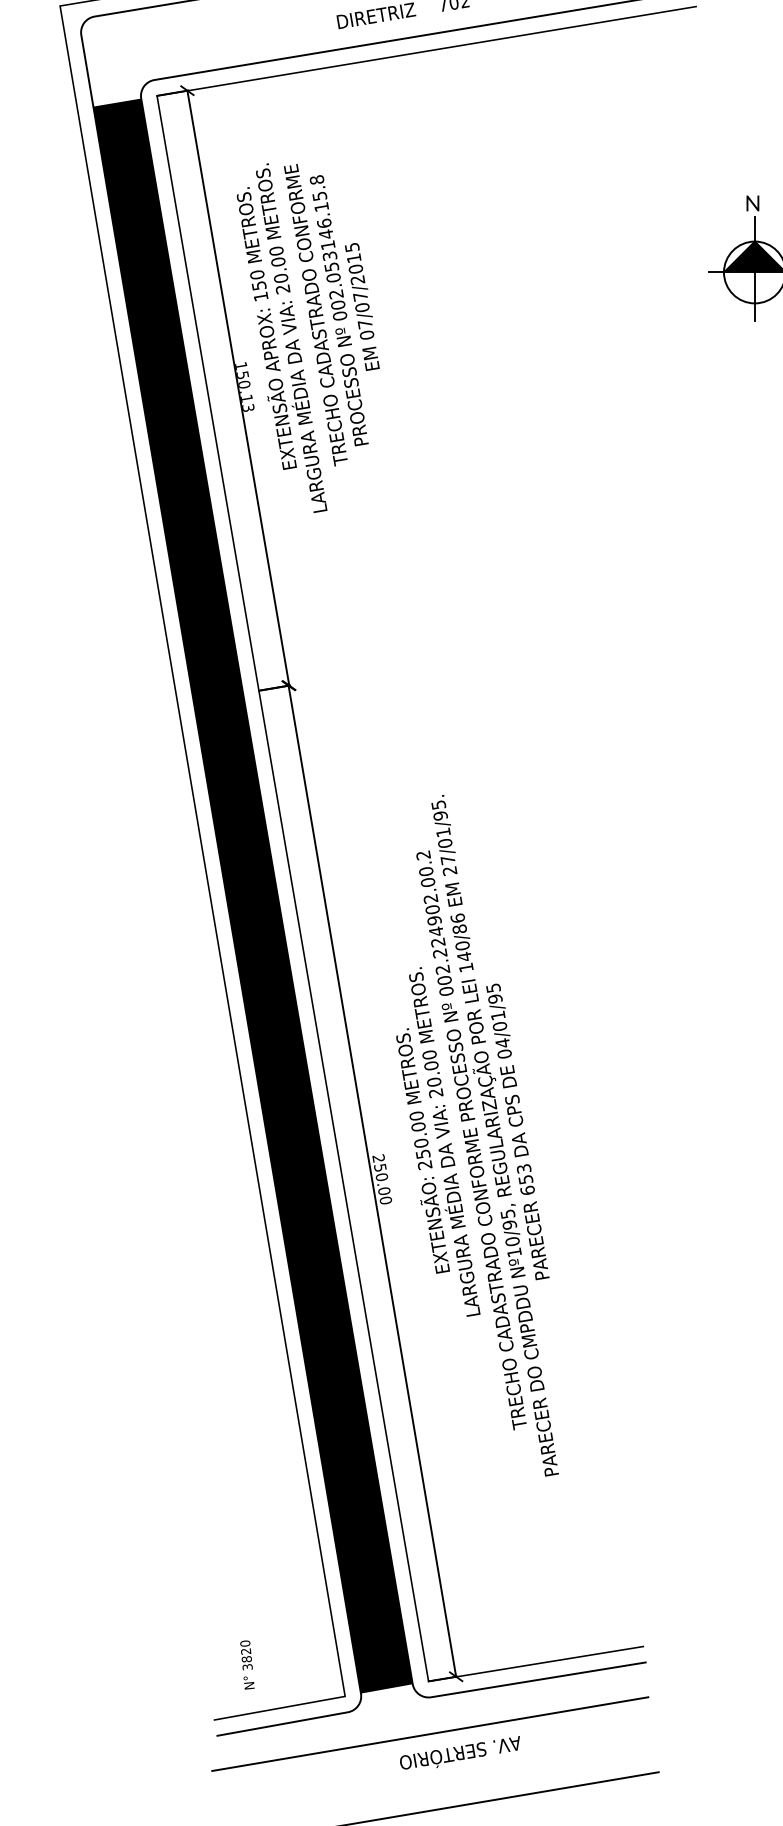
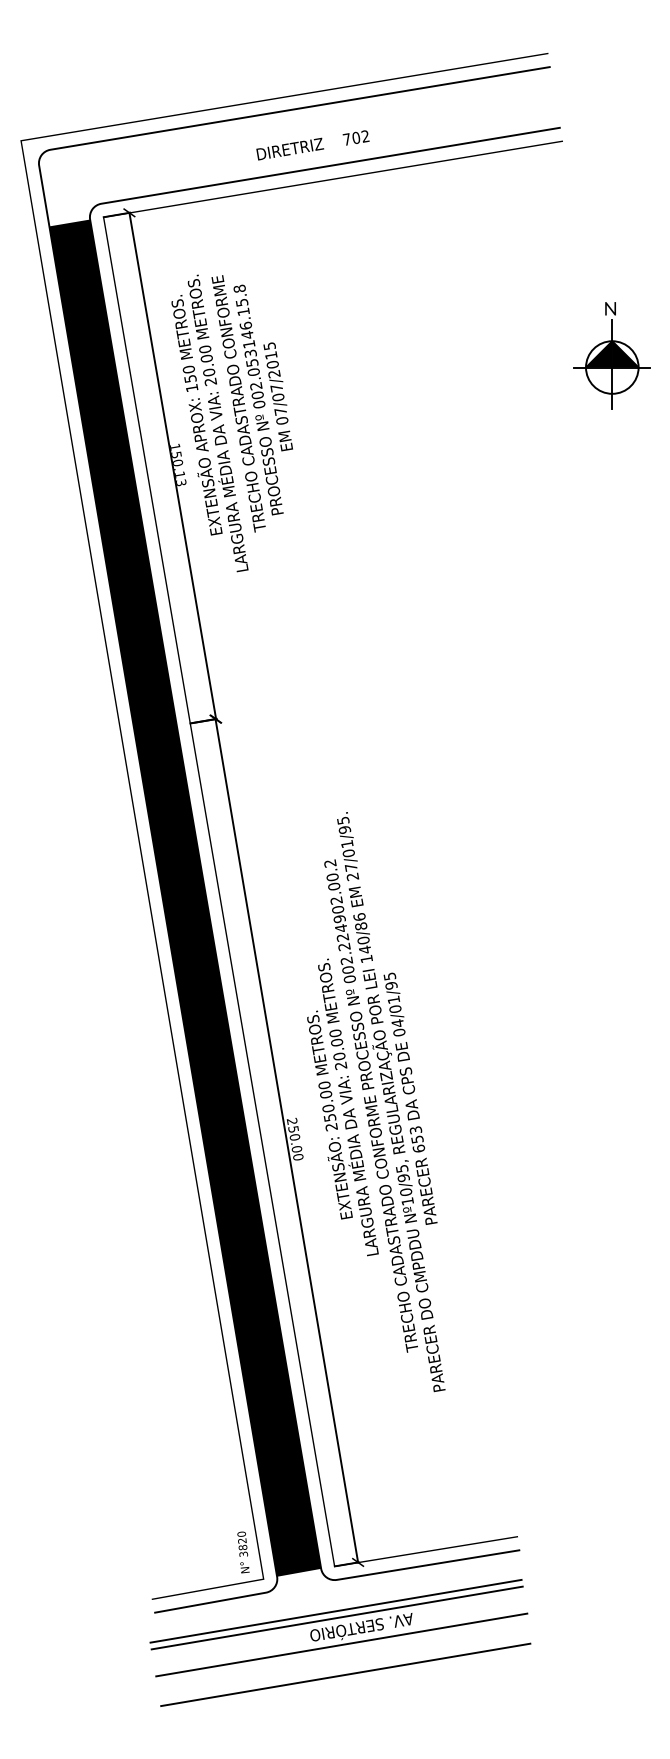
text: (247, 1665) -> (243, 1552), moved
line: (430, 1741) -> (336, 1617), added
line: (436, 1773) -> (341, 1644), added

